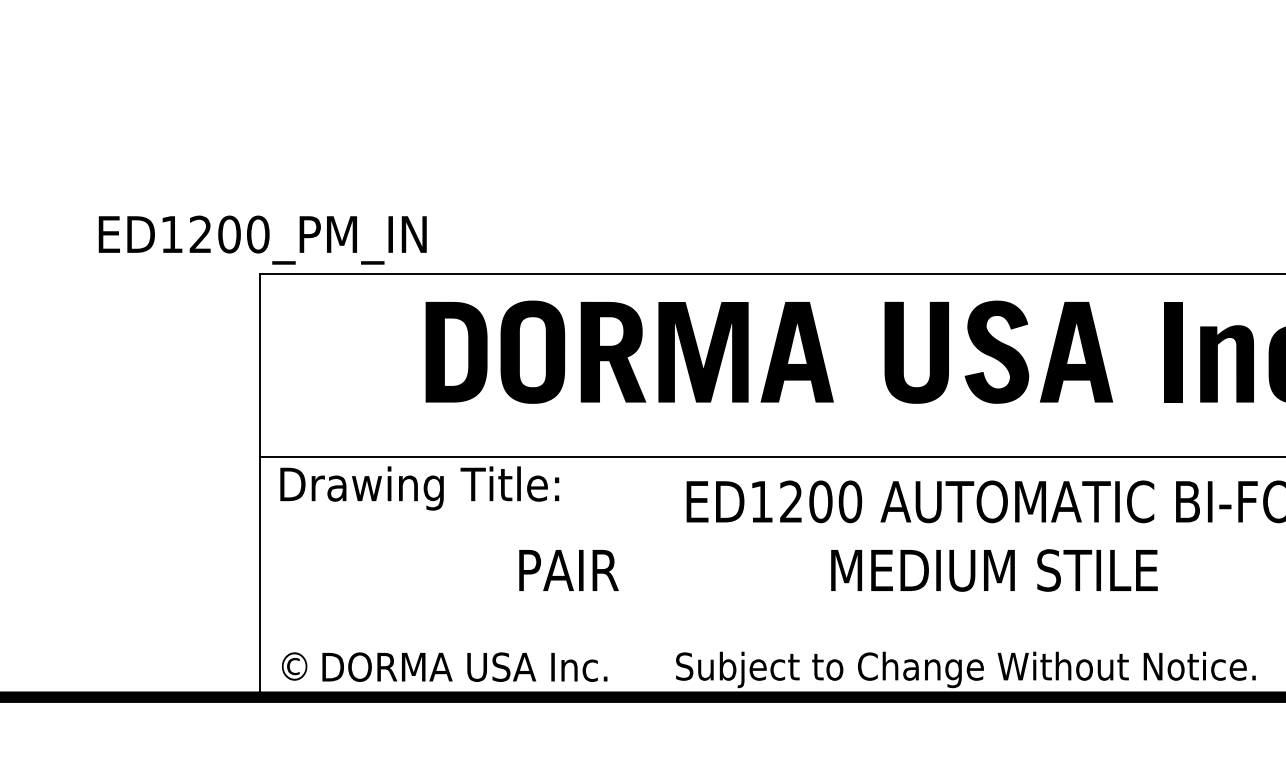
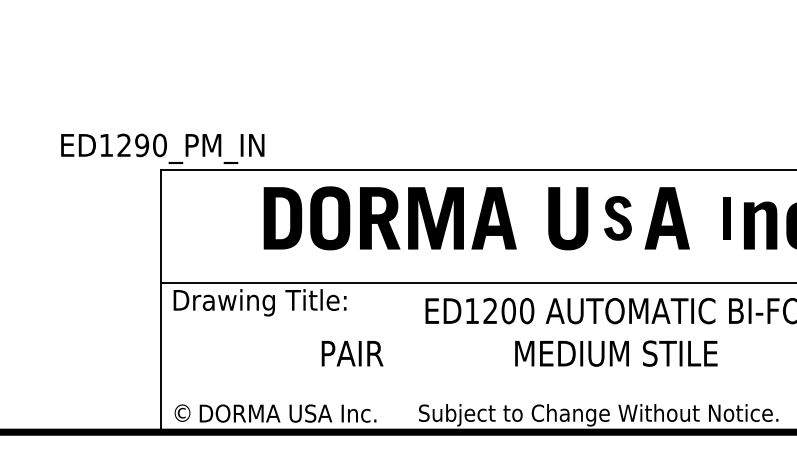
text: (230, 234) -> (142, 145), ED1200_PM_IN -> ED1290_PM_IN
part: (996, 352) -> (617, 218), size x0.7
part: (1172, 352) -> (726, 218), size x0.7

